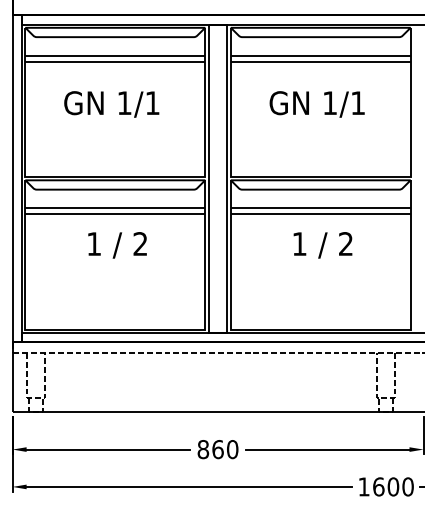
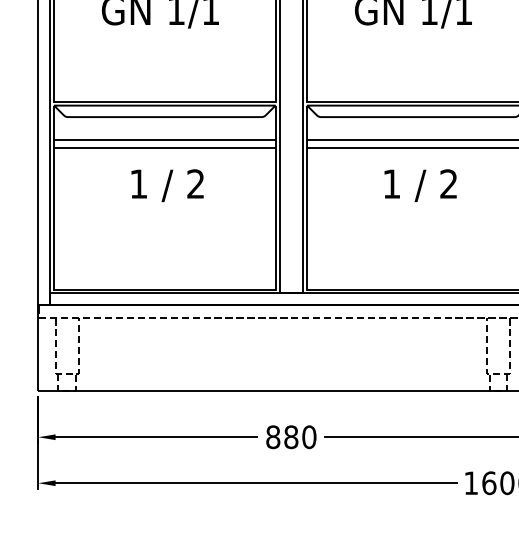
text: (217, 449) -> (290, 437), 860 -> 880

